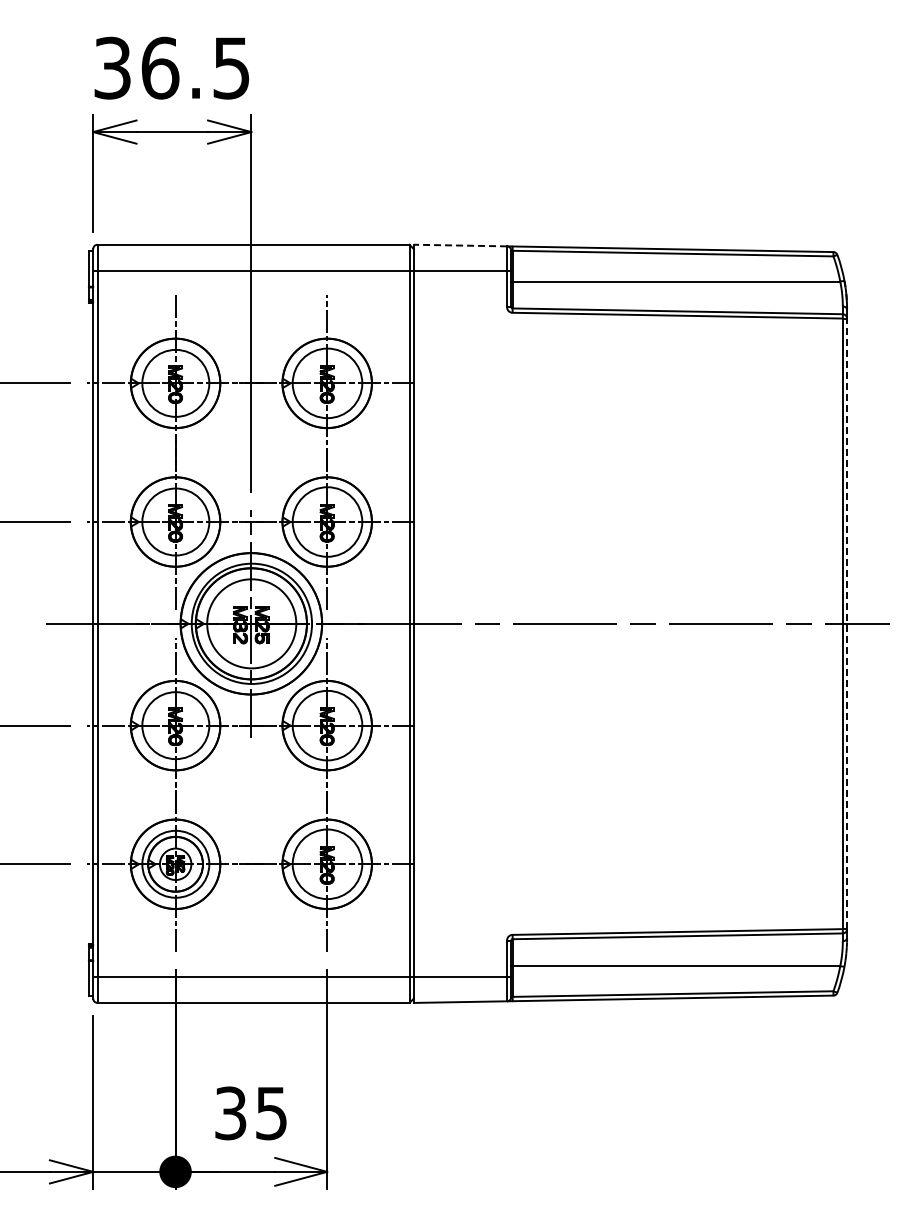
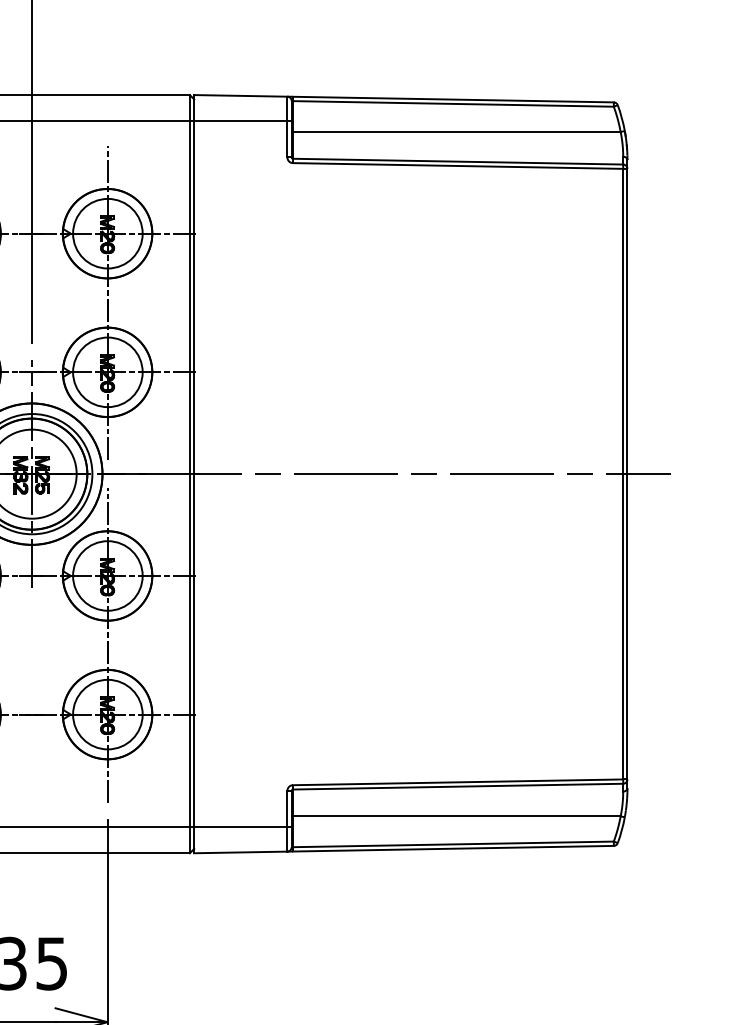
line: (460, 245) -> (240, 95), dashed -> solid
line: (847, 623) -> (627, 473), dashed -> solid

